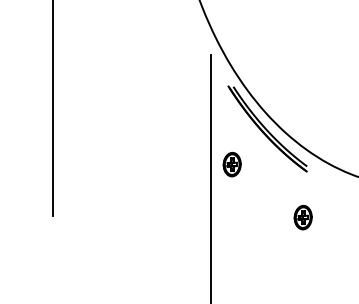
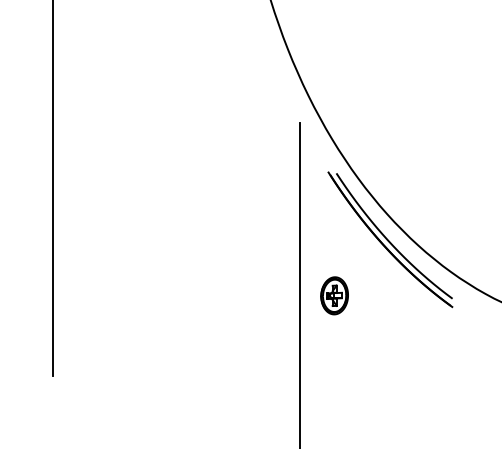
part: (302, 217) -> (445, 379), removed

